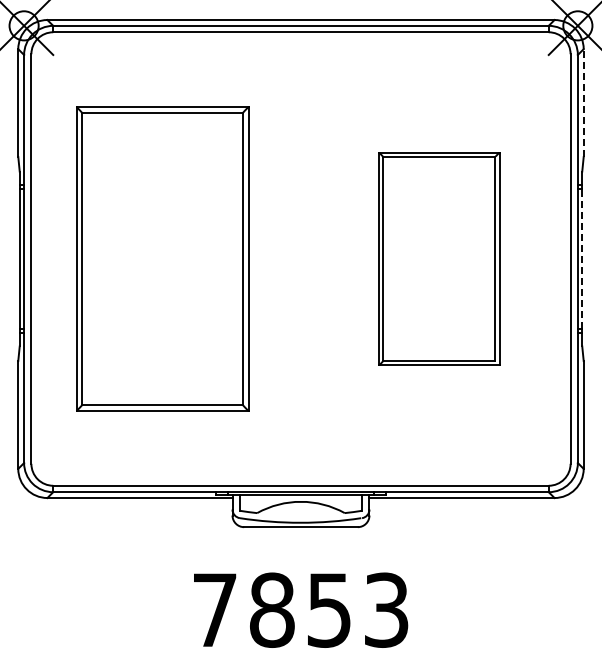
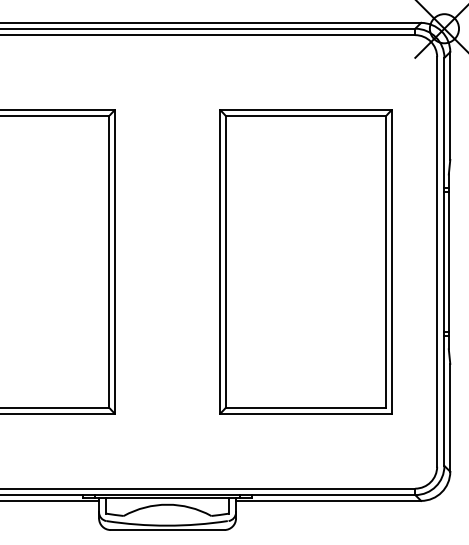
line: (583, 103) -> (450, 106), dashed -> solid
part: (438, 258) -> (305, 261), size x1.43
line: (582, 258) -> (449, 261), dashed -> solid

